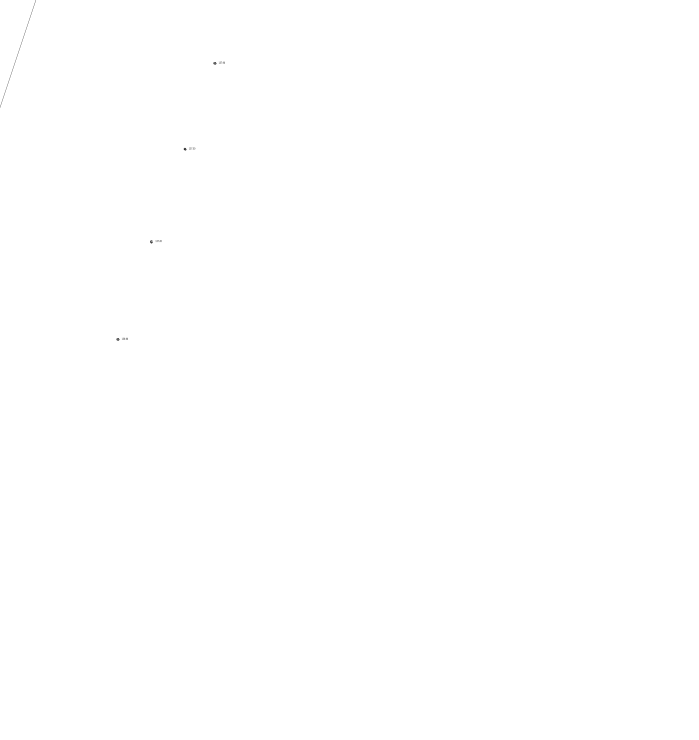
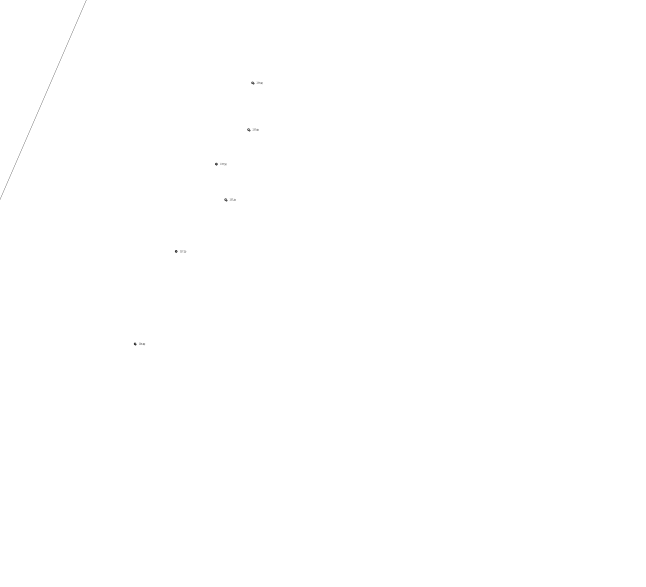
part: (218, 110) -> (252, 129), added
part: (201, 184) -> (229, 199), added

